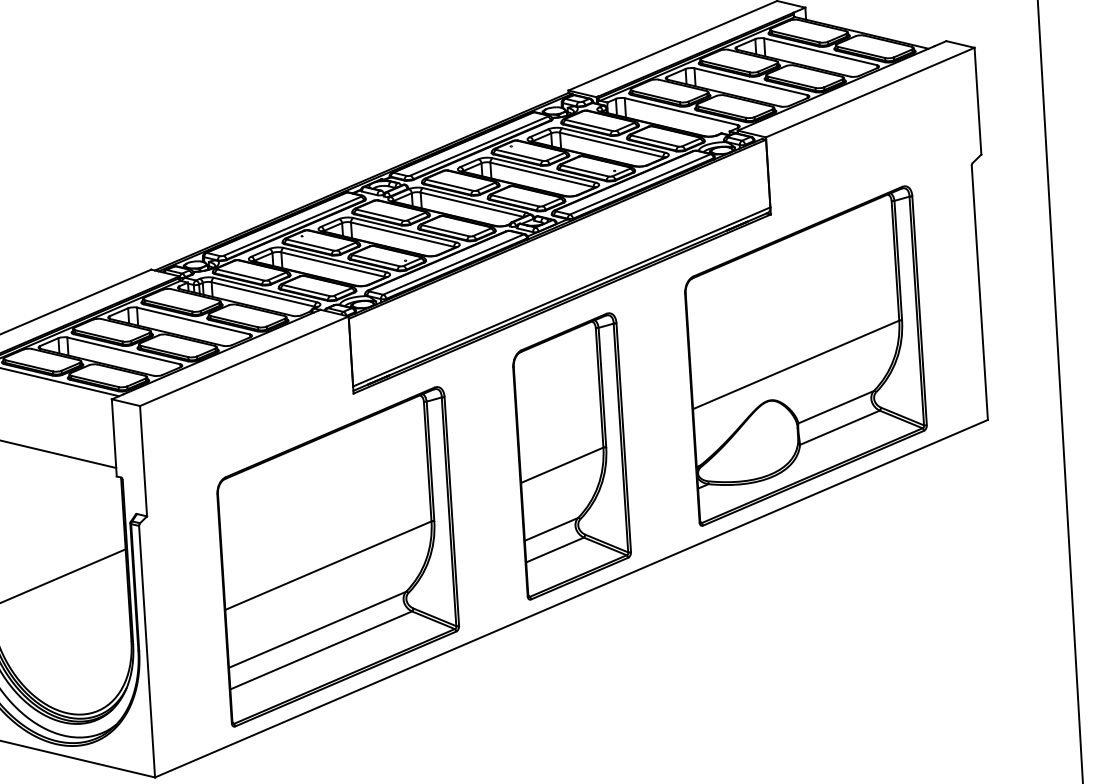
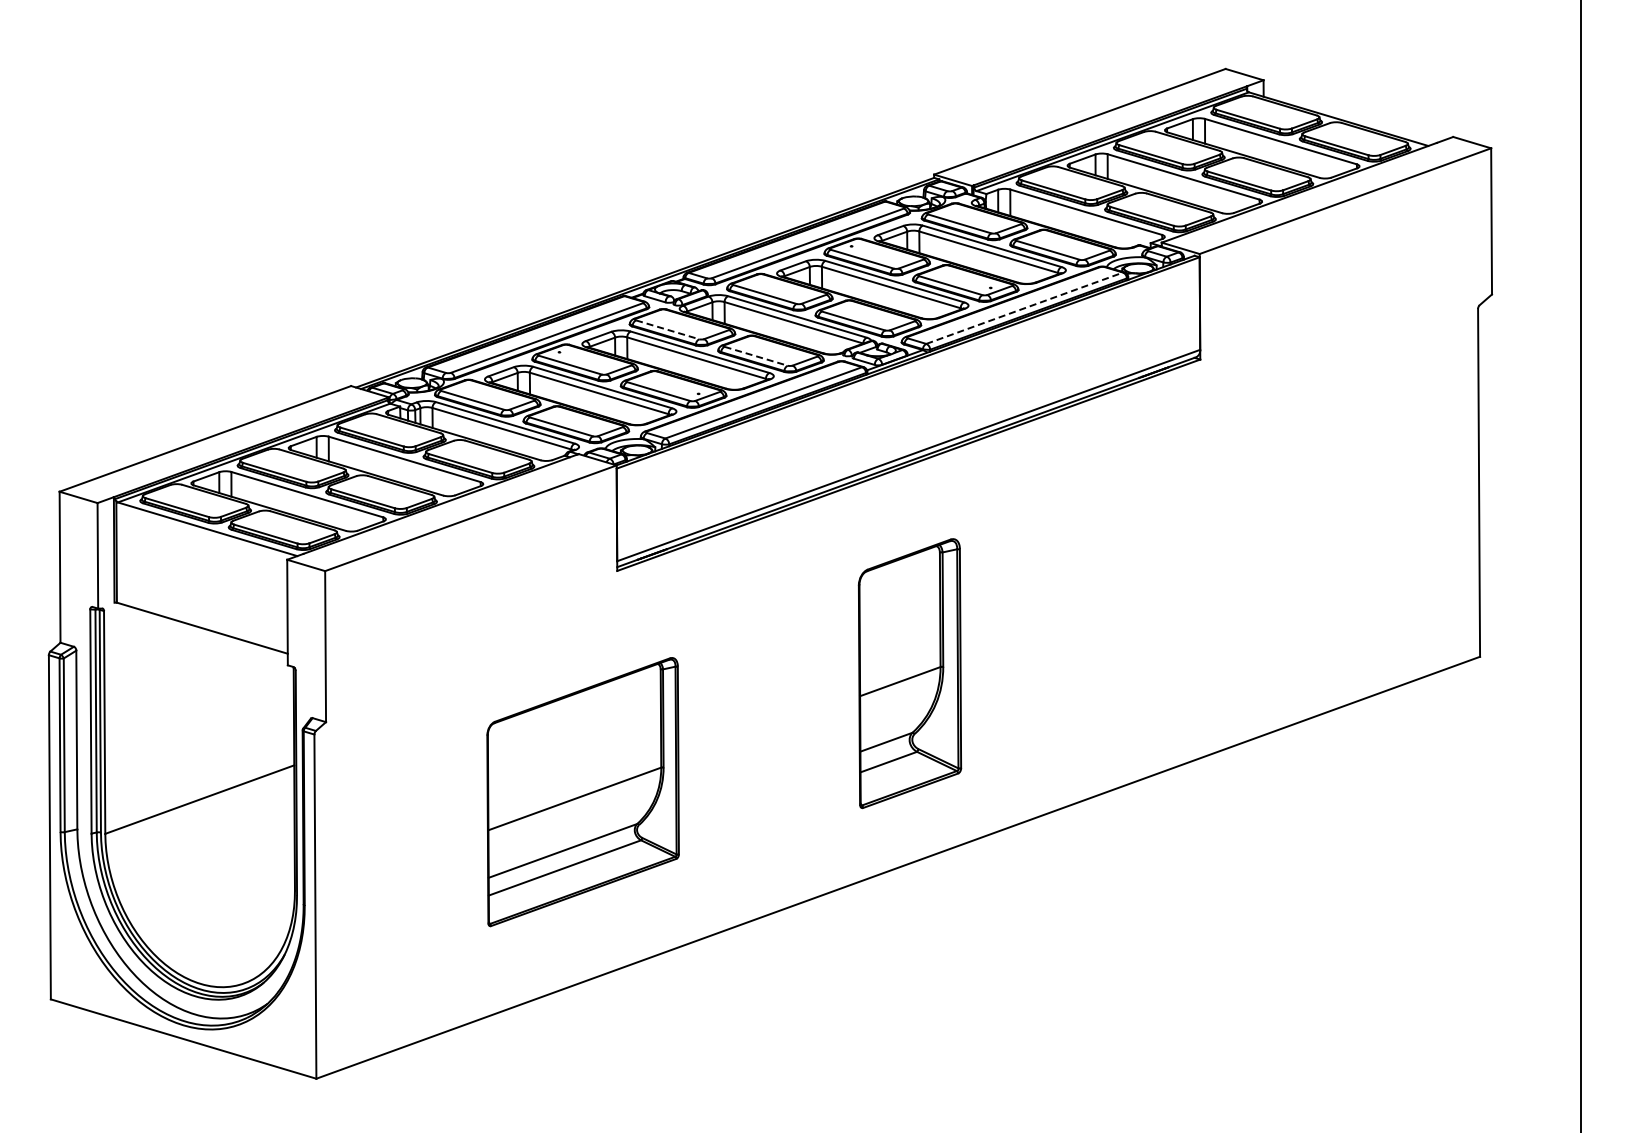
line: (640, 184) -> (1024, 308), solid -> dashed
line: (380, 214) -> (667, 329), solid -> dashed
line: (446, 230) -> (756, 356), solid -> dashed
part: (805, 355) -> (1236, 554), removed
part: (571, 456) -> (909, 673), size x0.7
part: (337, 556) -> (582, 791), size x0.6

